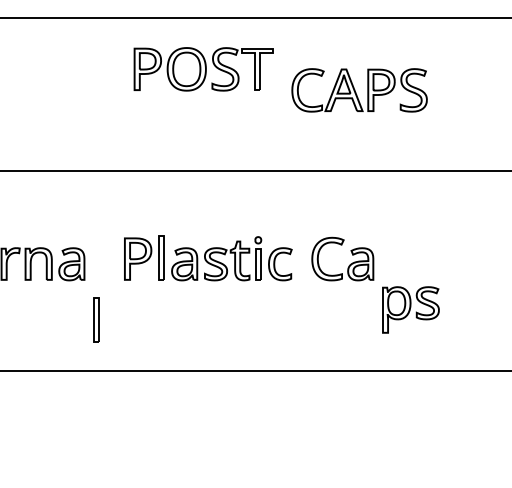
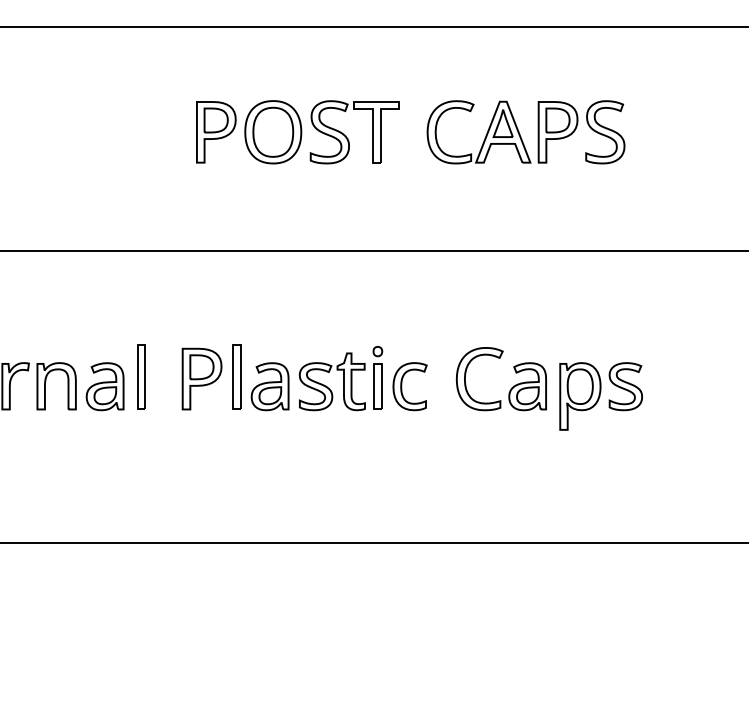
part: (203, 69) -> (297, 132), moved
part: (410, 309) -> (600, 395), moved
part: (96, 319) -> (141, 376), moved

